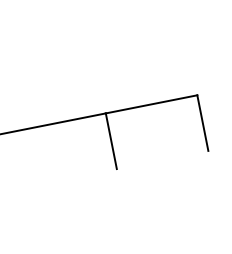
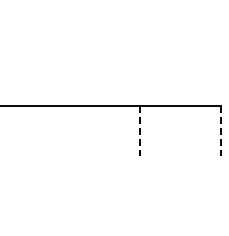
line: (202, 122) -> (220, 130), solid -> dashed
line: (111, 140) -> (139, 130), solid -> dashed

